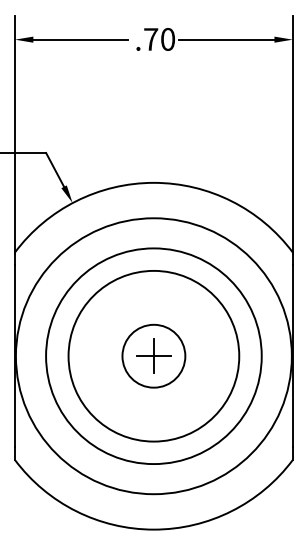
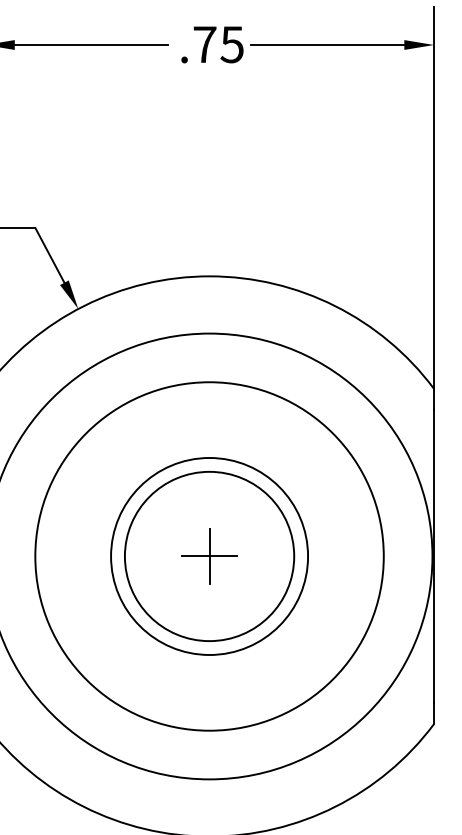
text: (167, 39) -> (231, 44), .70 -> .75
circle: (153, 355) -> (208, 555), size x1.67
circle: (153, 356) -> (208, 556), size x0.71

